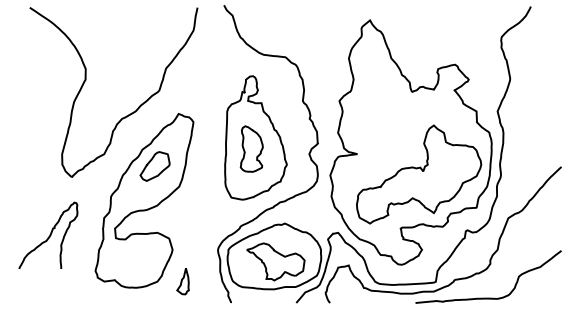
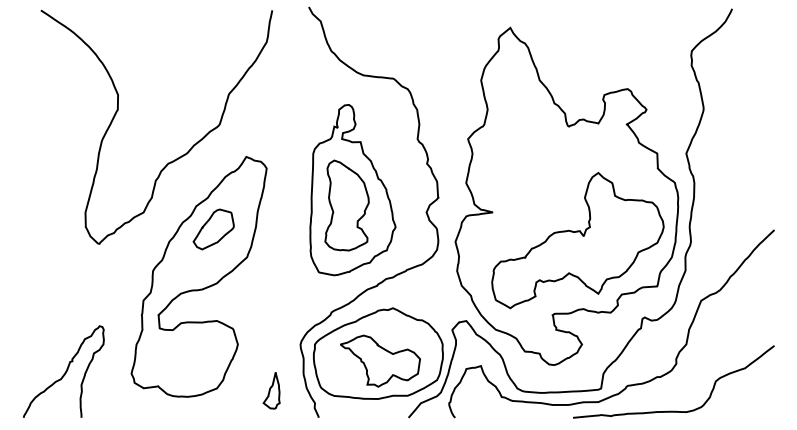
part: (251, 148) -> (346, 204), size x1.43
curve: (49, 234) -> (65, 370), moved
part: (182, 281) -> (270, 390), moved

